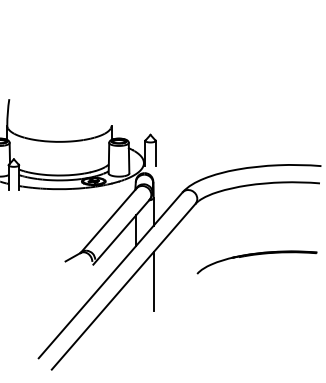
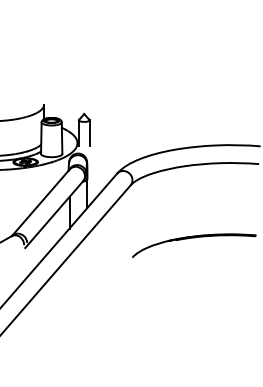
line: (153, 281) -> (87, 265), removed

